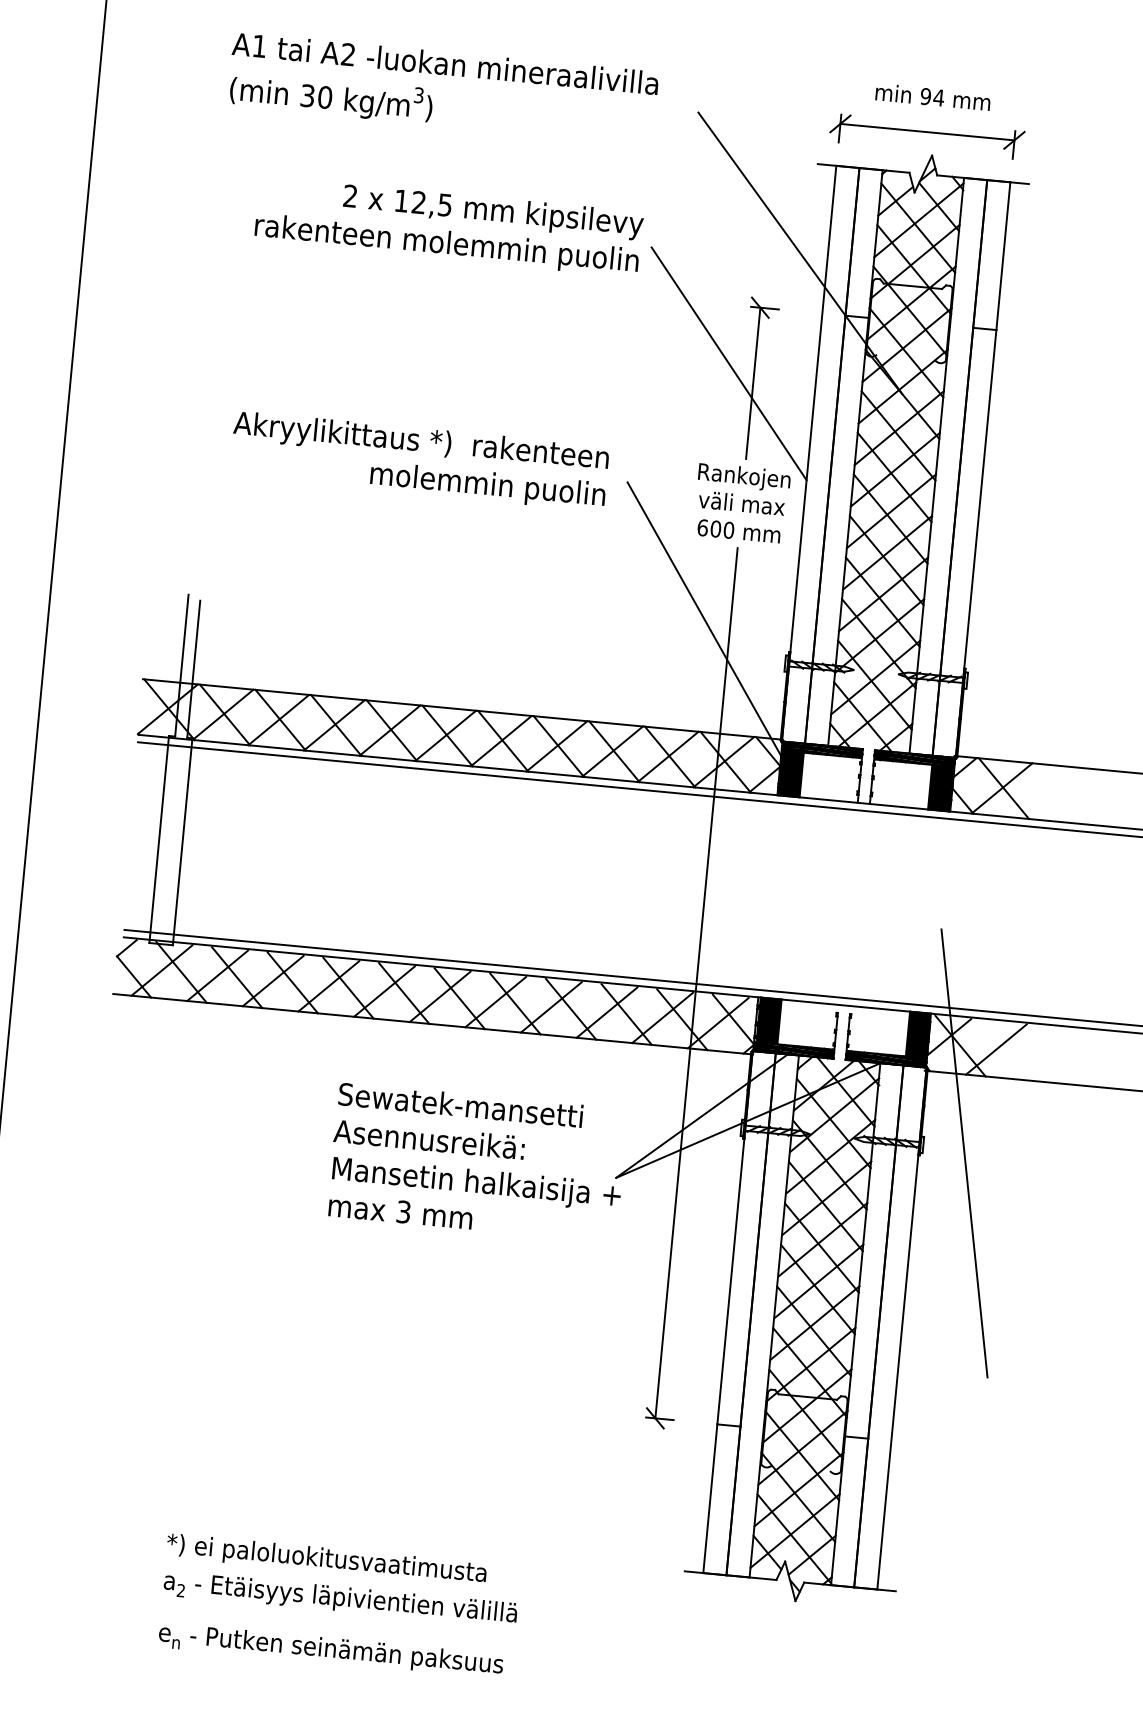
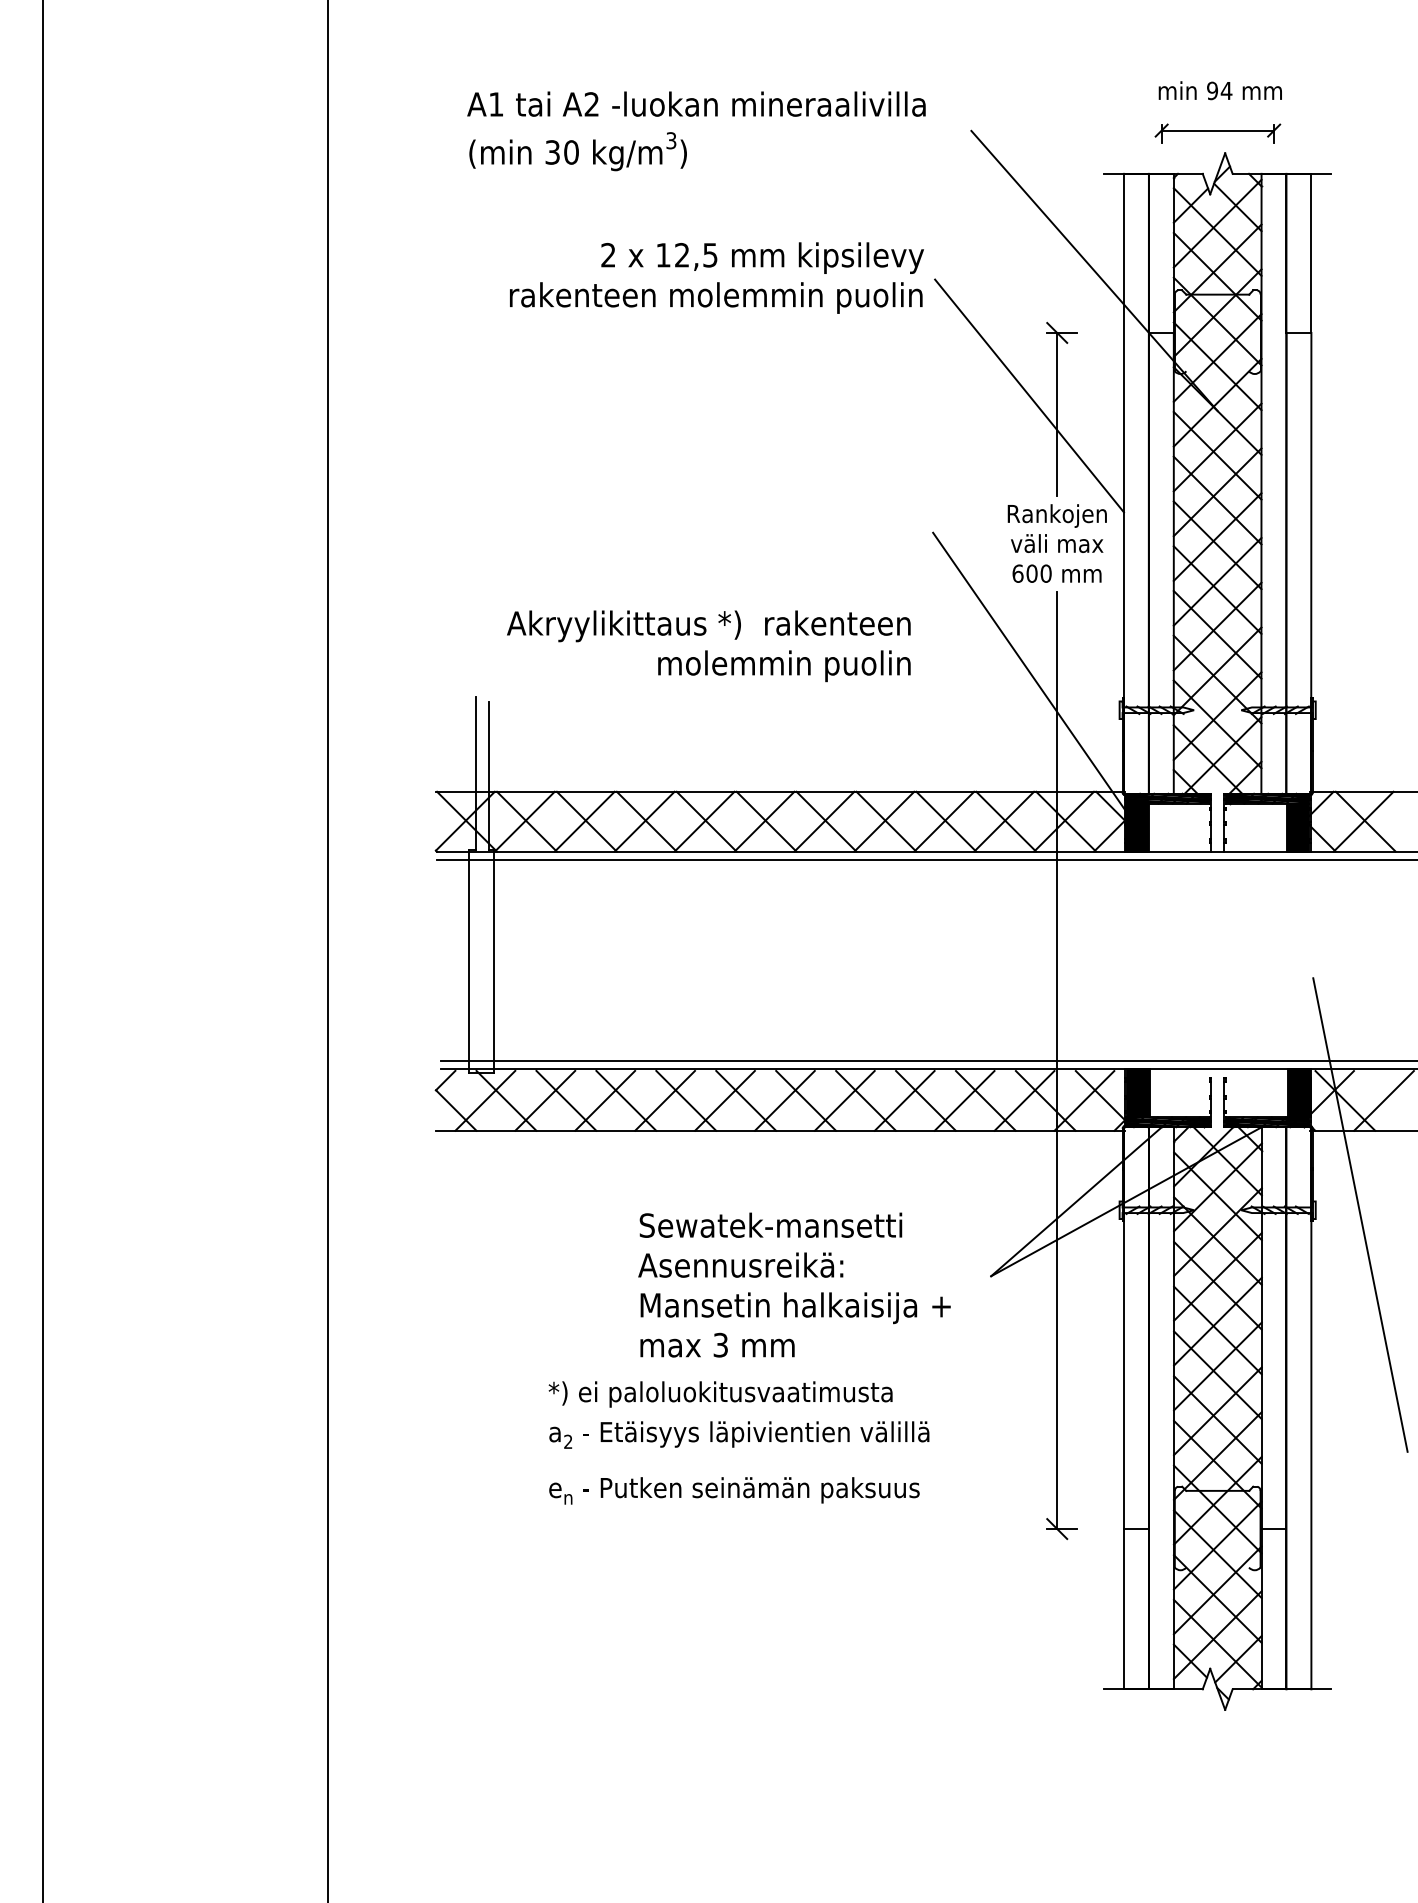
part: (926, 136) -> (1217, 133), size x0.6
text: (419, 461) -> (708, 646), moved
text: (477, 1162) -> (794, 1284), moved
text: (339, 1606) -> (738, 1442), moved

